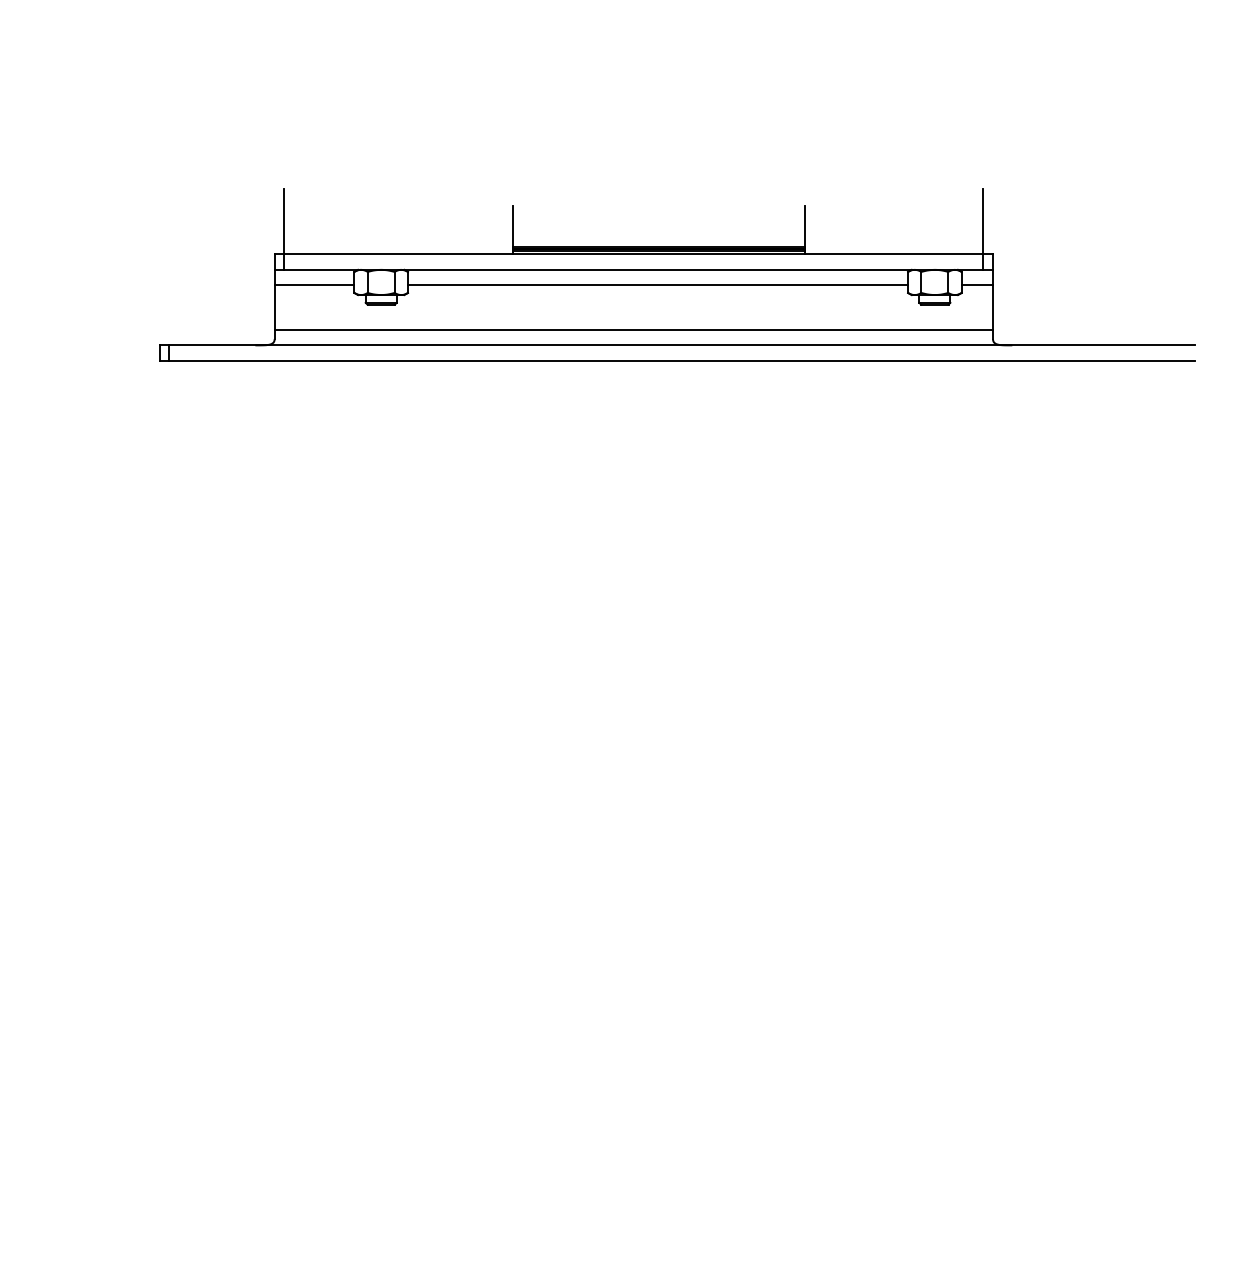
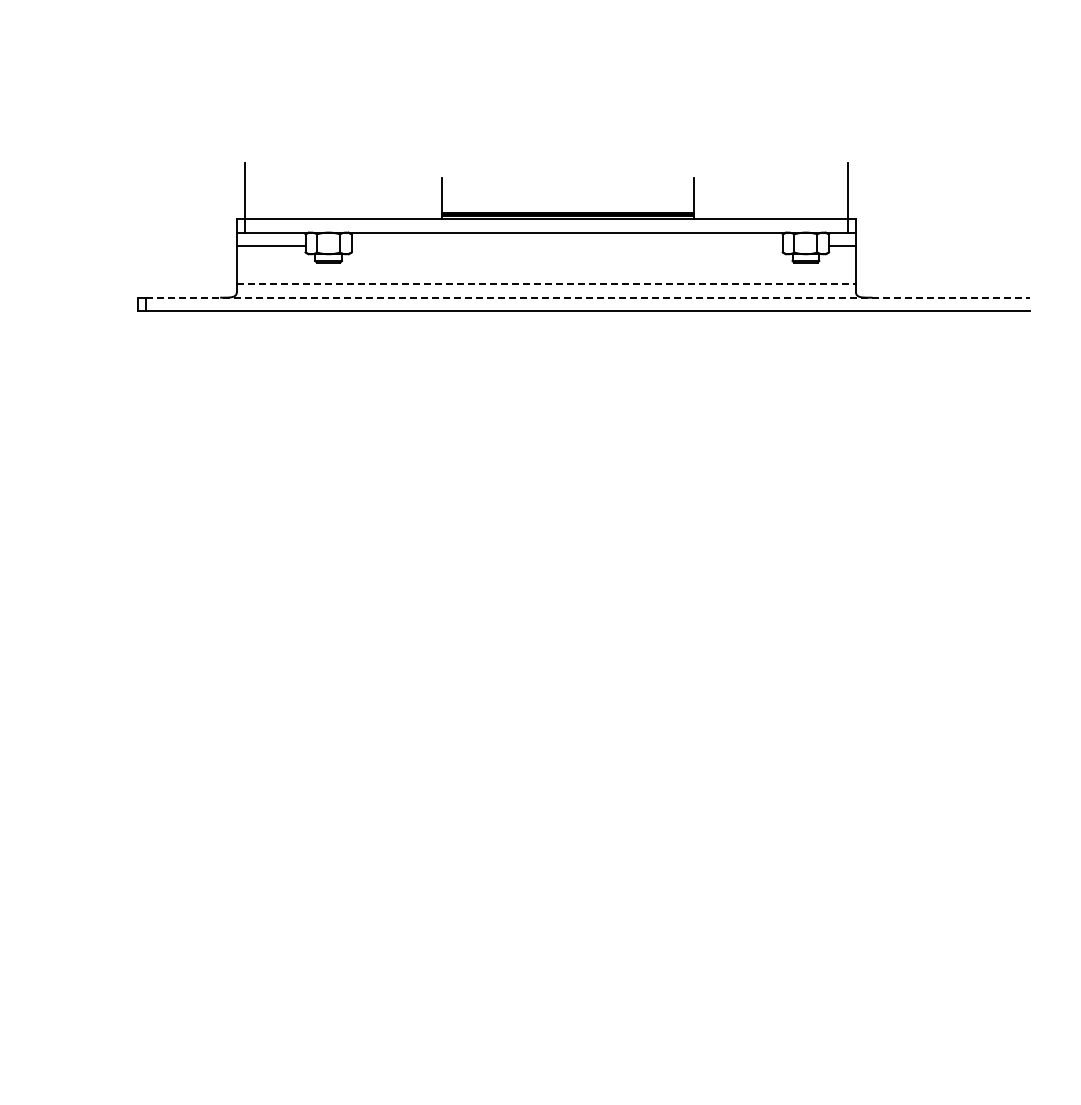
line: (657, 284) -> (566, 245), removed
line: (633, 330) -> (546, 284), solid -> dashed
line: (682, 345) -> (588, 297), solid -> dashed

